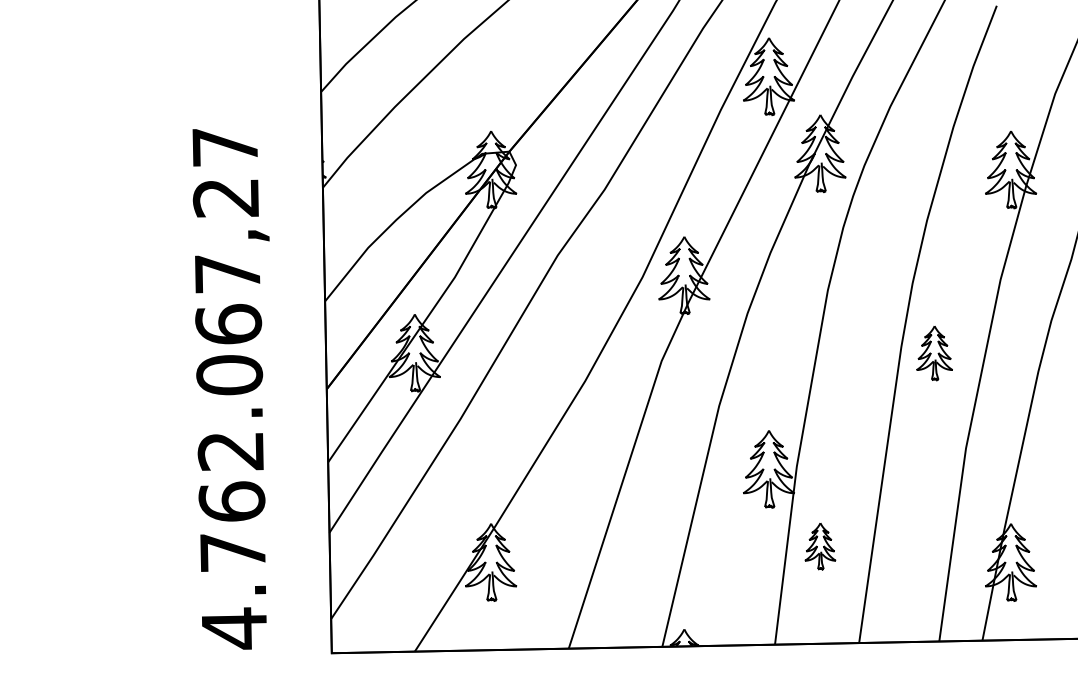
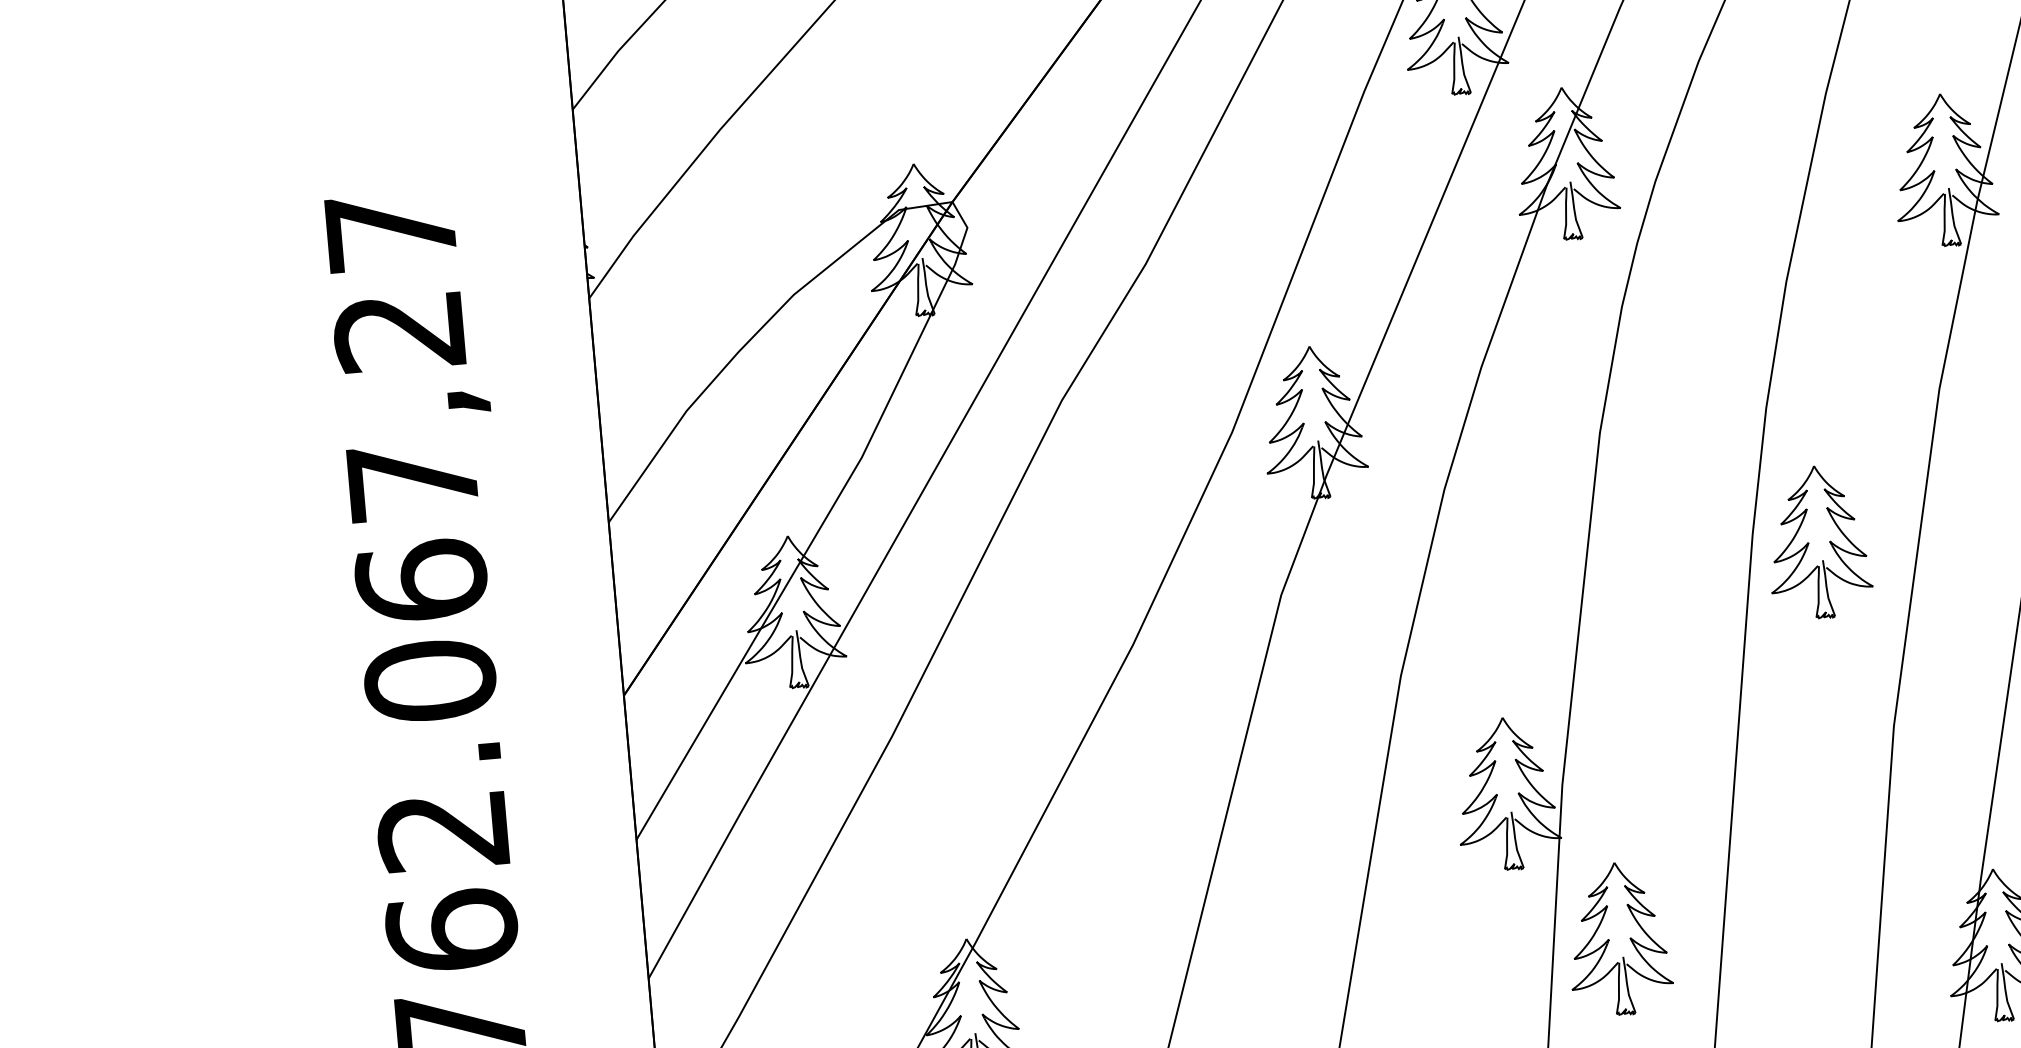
part: (934, 353) -> (1818, 543), size x1.43
part: (820, 546) -> (1619, 939), size x1.67

